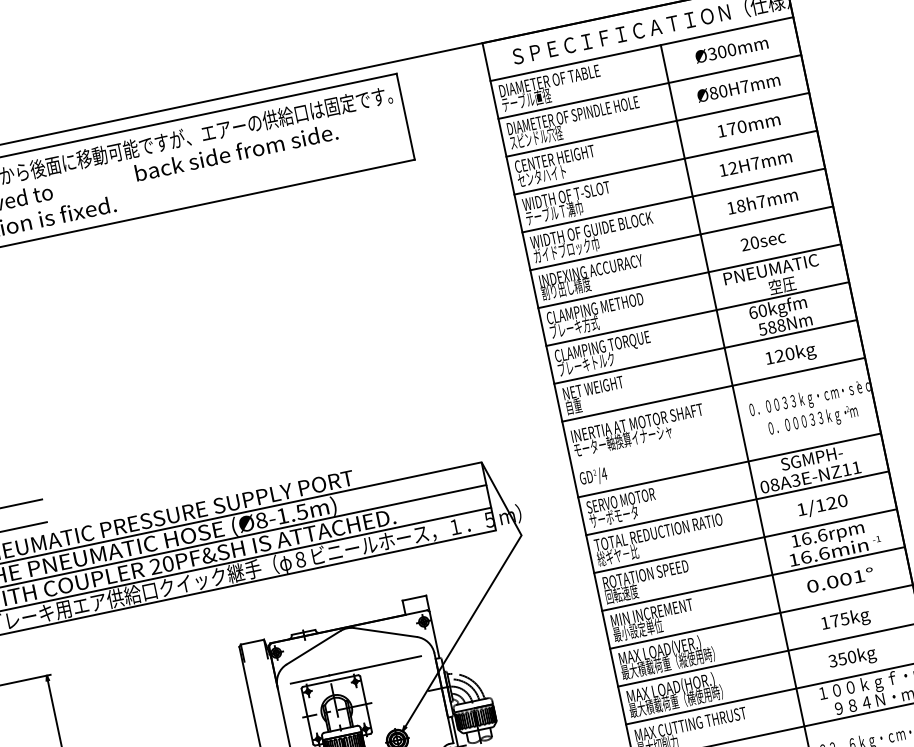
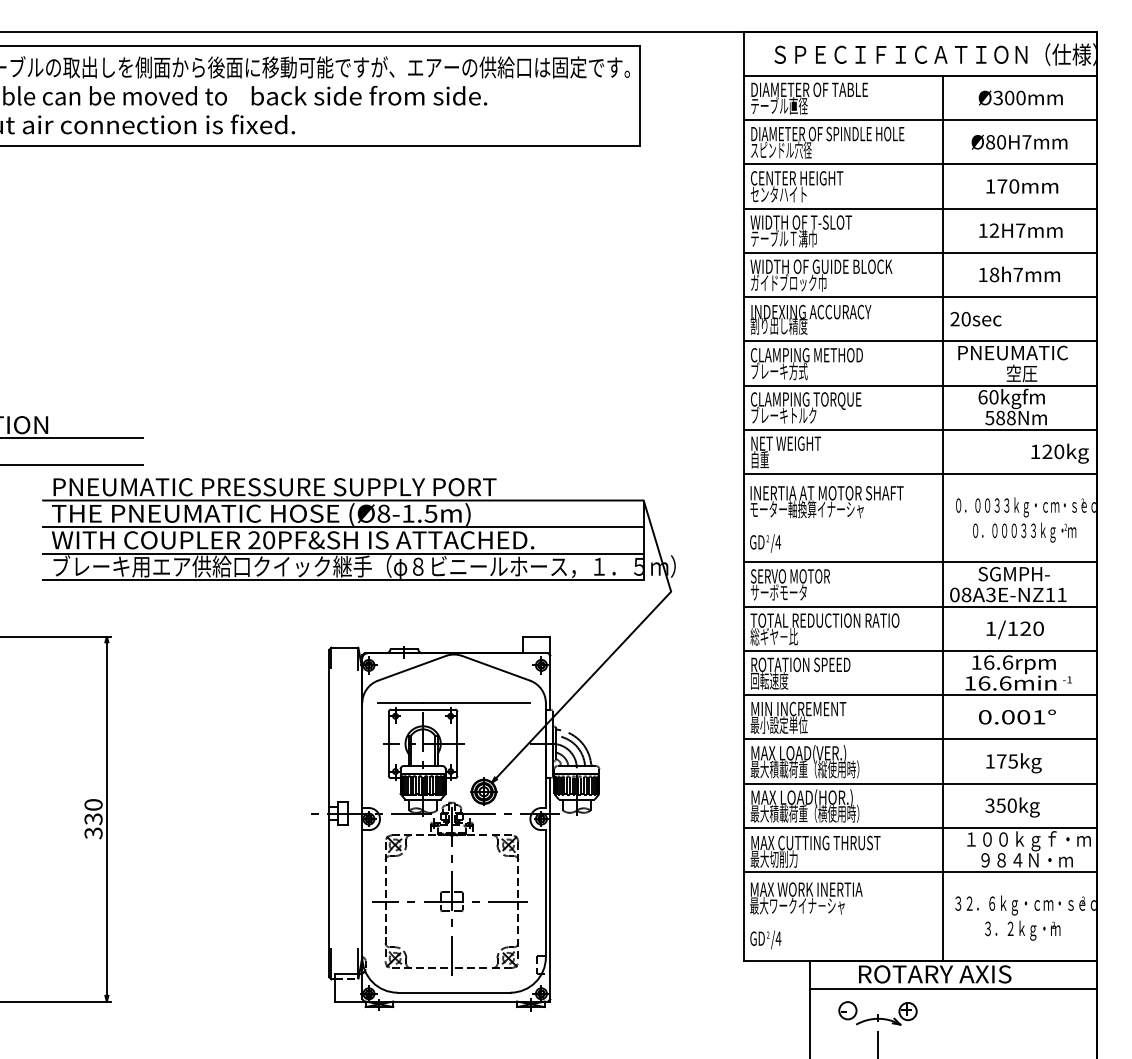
text: (236, 152) -> (369, 95), moved
text: (762, 241) -> (975, 319), moved
text: (790, 355) -> (1059, 453), moved

